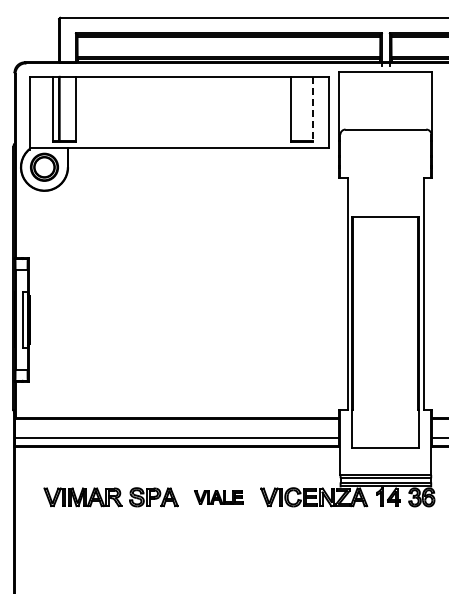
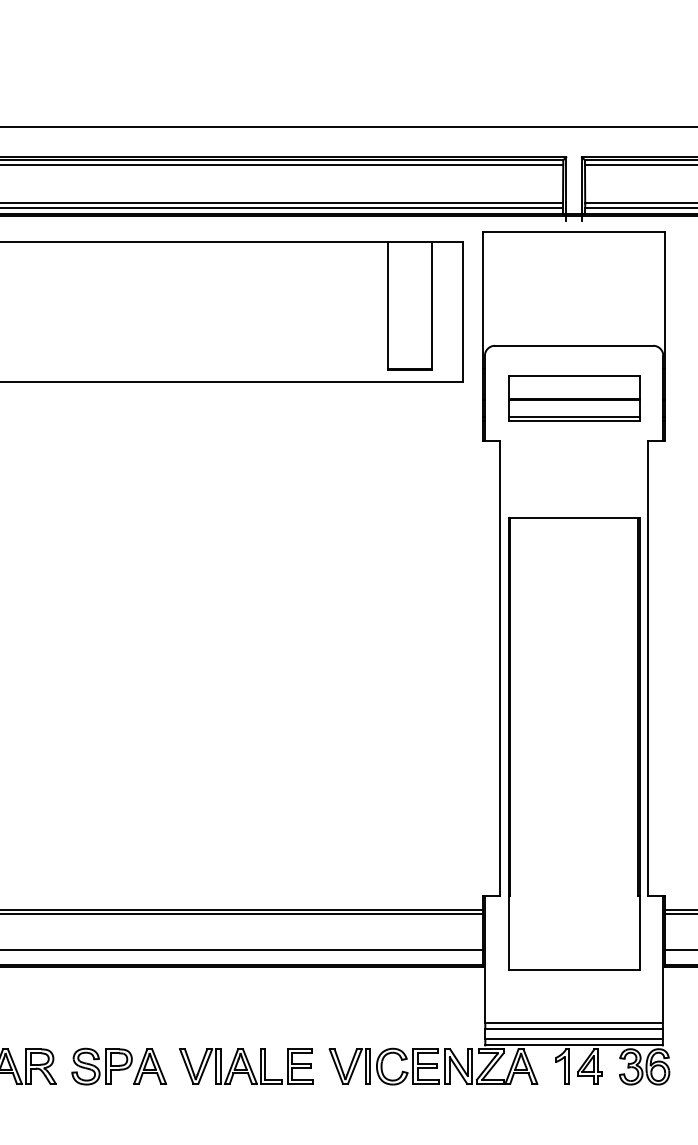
line: (313, 109) -> (432, 306), dashed -> solid
part: (385, 156) -> (573, 398), added
part: (218, 497) -> (245, 1067), size x1.43

